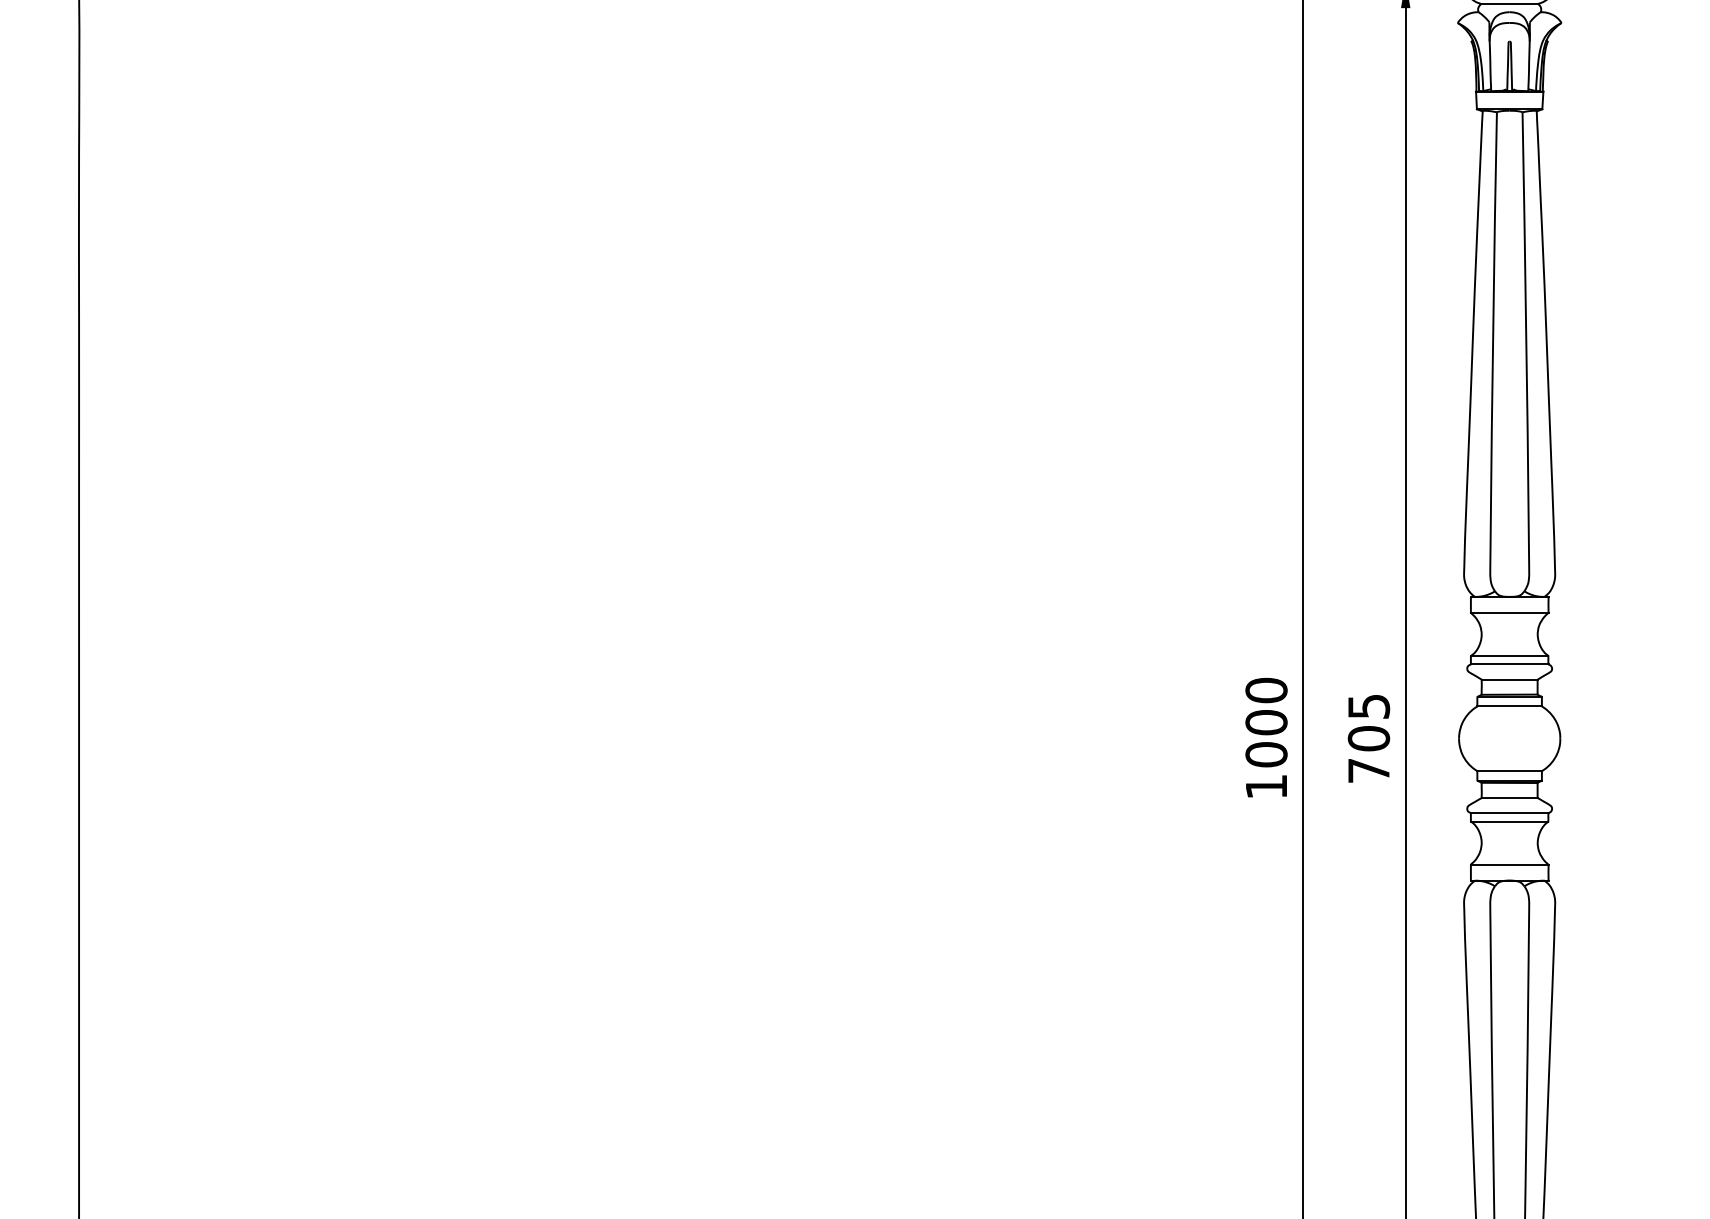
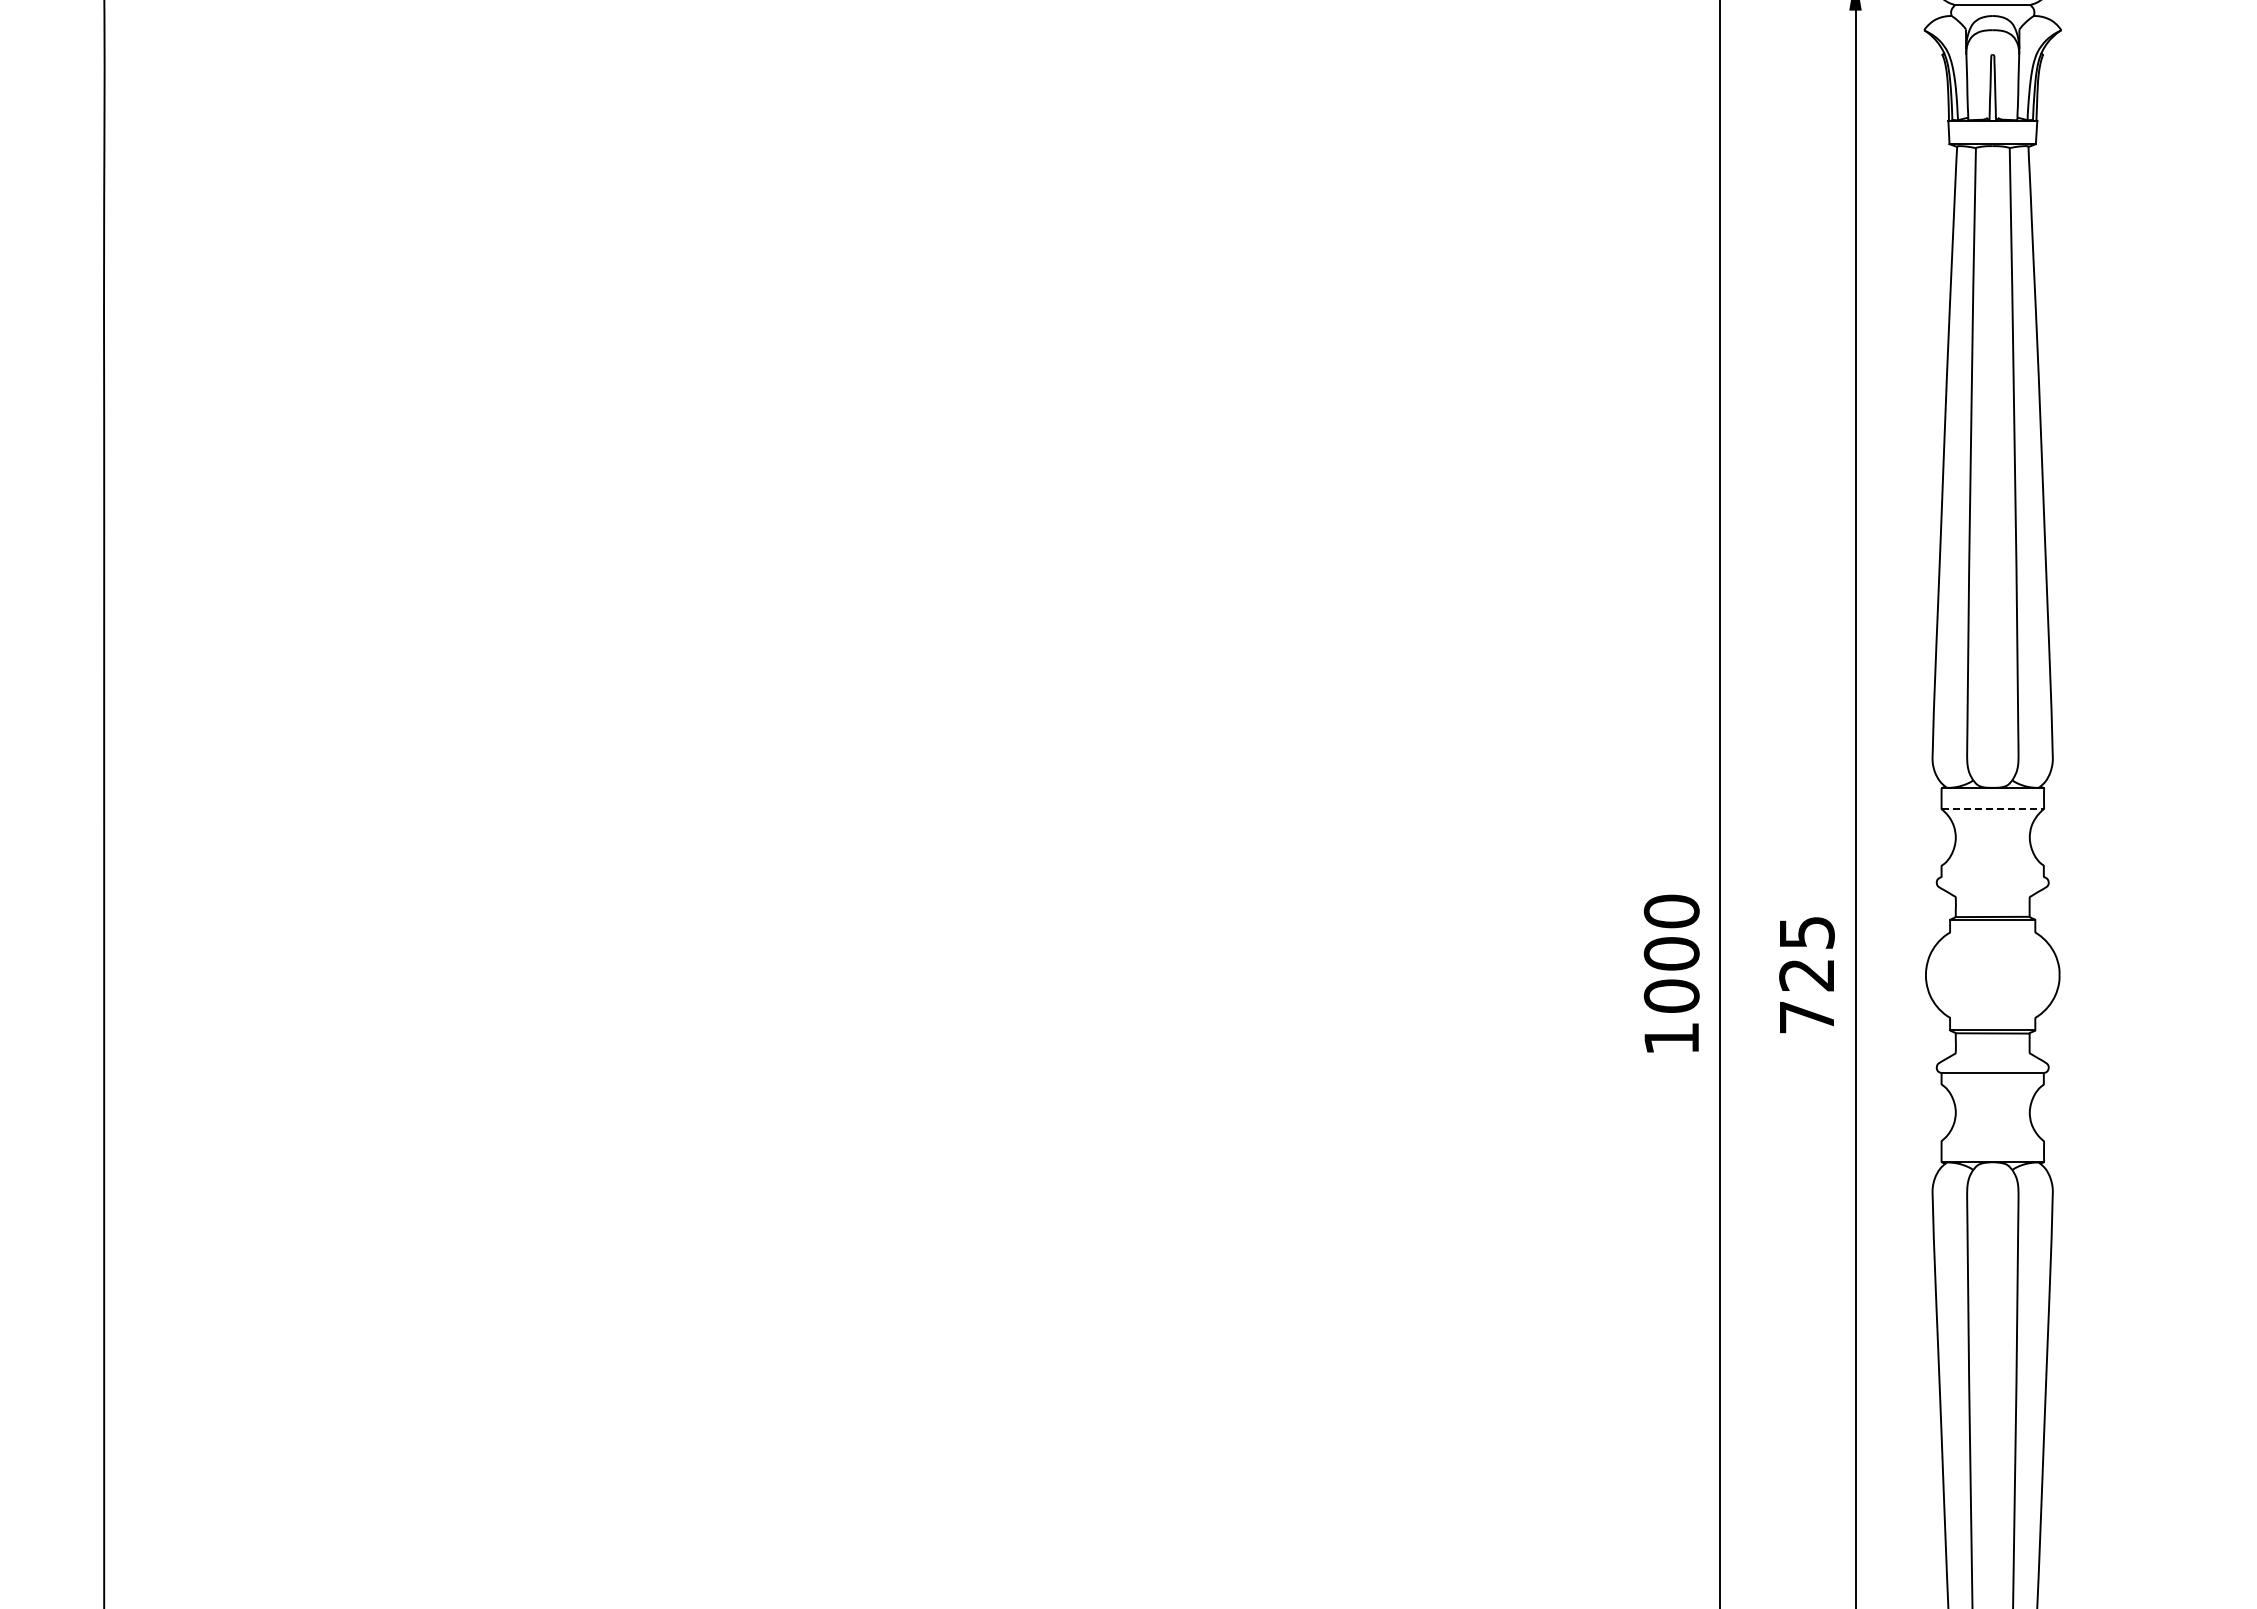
line: (1510, 612) -> (1993, 808), solid -> dashed
line: (1509, 655) -> (1992, 865), removed
line: (1509, 664) -> (1992, 876), removed
line: (1509, 679) -> (1992, 897), removed
line: (1509, 706) -> (1992, 932), removed
text: (1368, 738) -> (1806, 974), 705 -> 725
line: (1509, 770) -> (1992, 1017), removed
line: (1509, 798) -> (1992, 1053), removed
line: (1509, 821) -> (1992, 1084), removed
line: (1509, 864) -> (1992, 1141), removed

